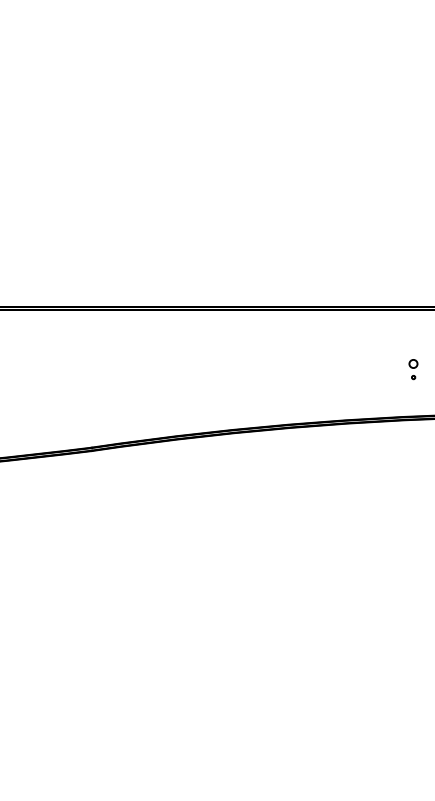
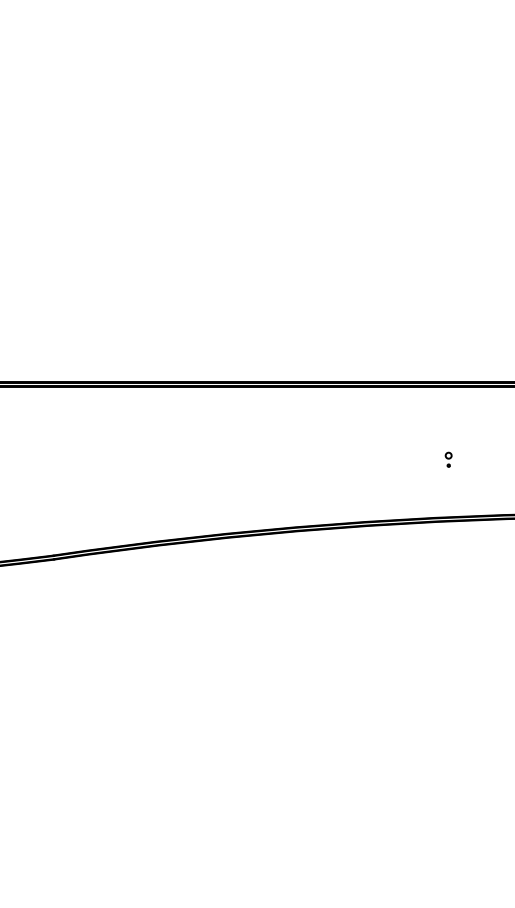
part: (413, 369) -> (448, 459), size x0.6

